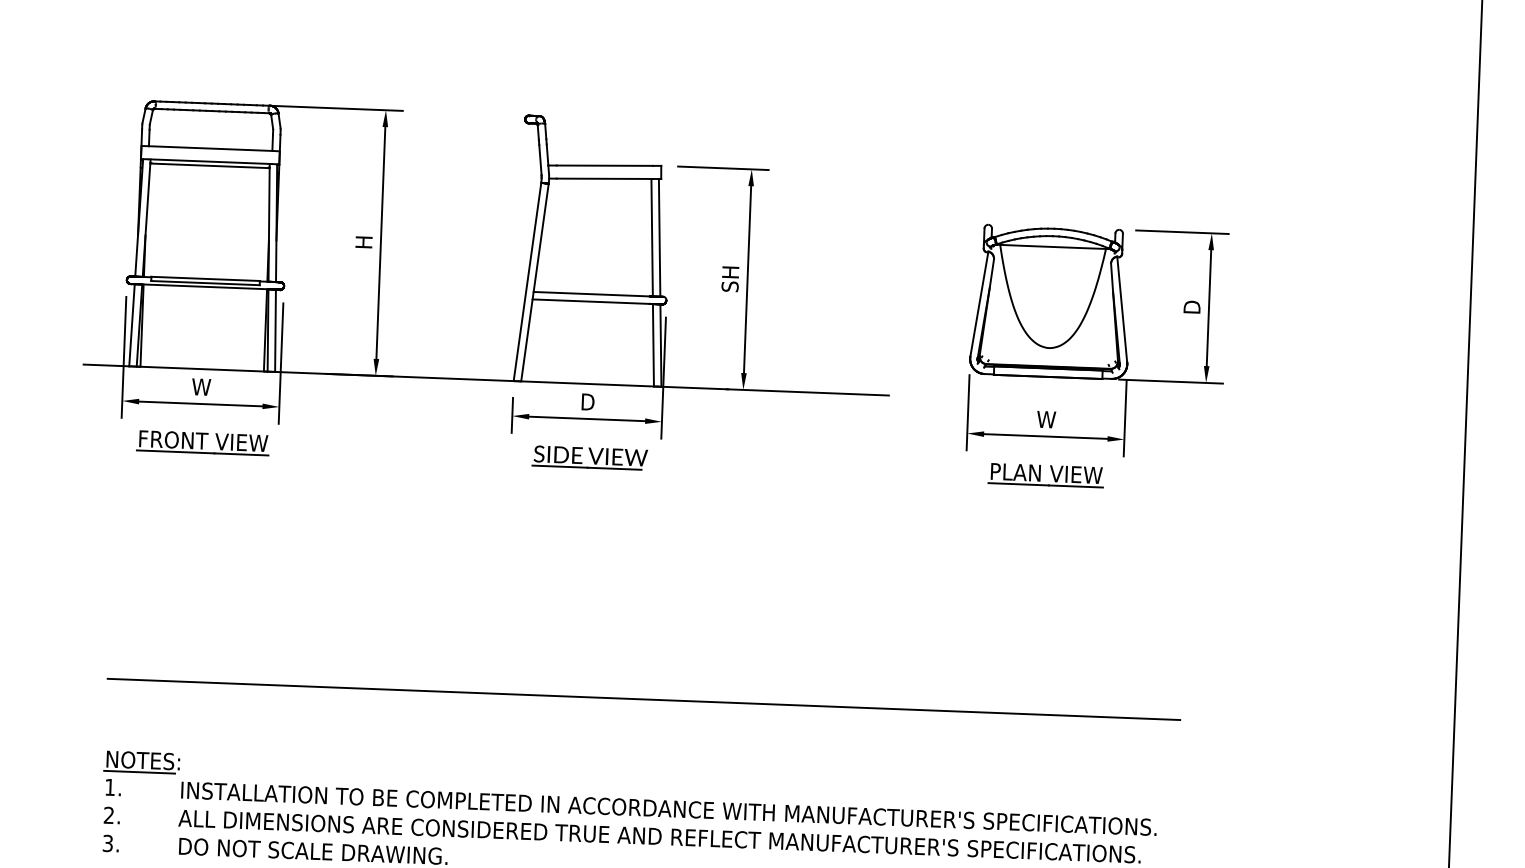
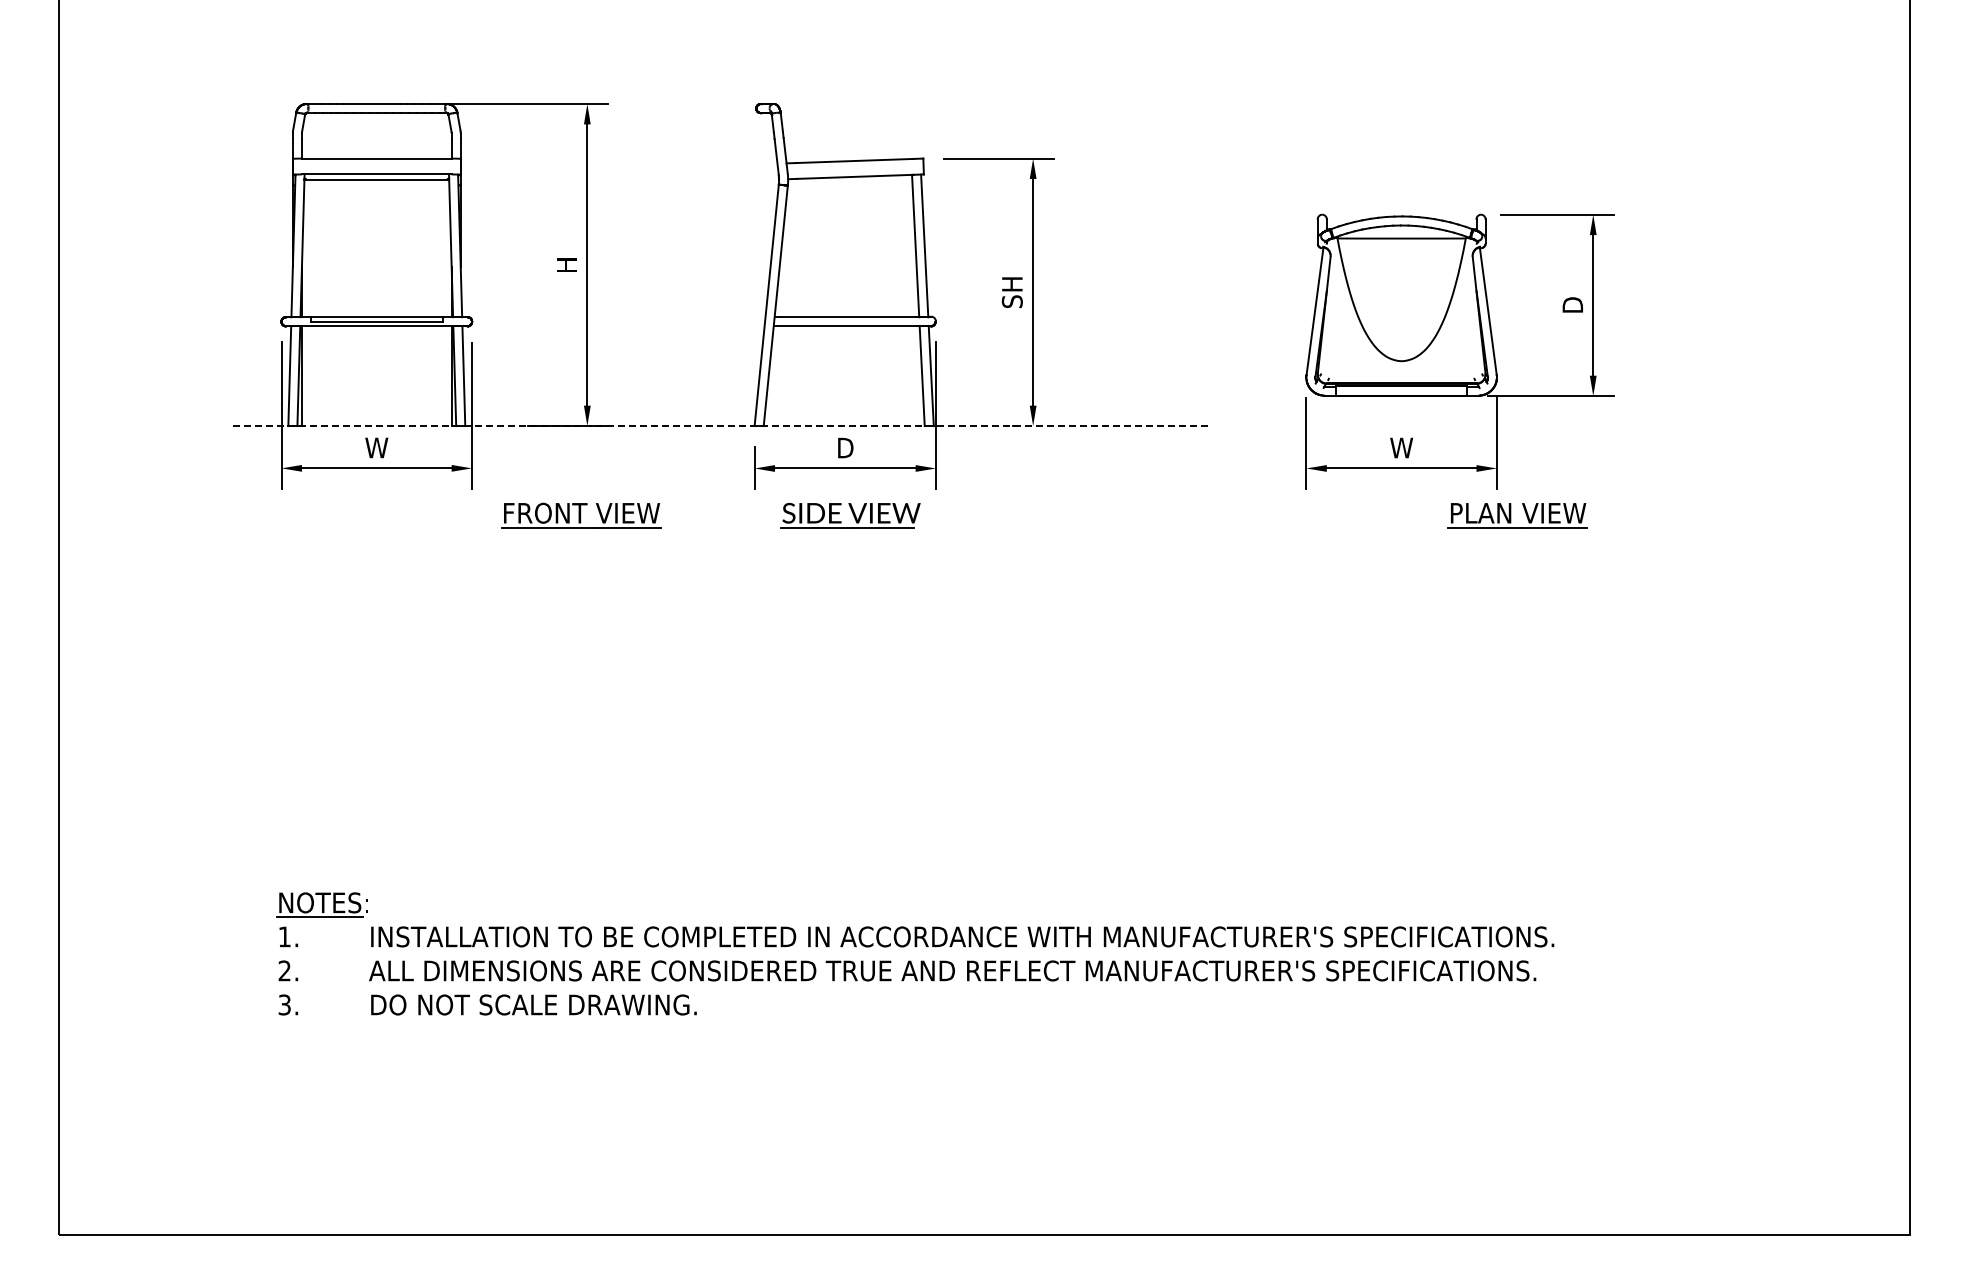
line: (486, 380) -> (721, 426), solid -> dashed
part: (203, 442) -> (581, 515), moved
part: (1045, 475) -> (1517, 515), moved
line: (643, 699) -> (926, 805), removed

